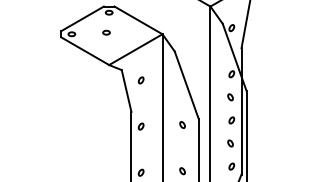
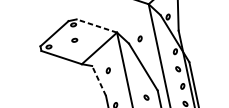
line: (138, 20) -> (96, 26), solid -> dashed
part: (189, 48) -> (139, 39), added
line: (126, 90) -> (98, 80), solid -> dashed

